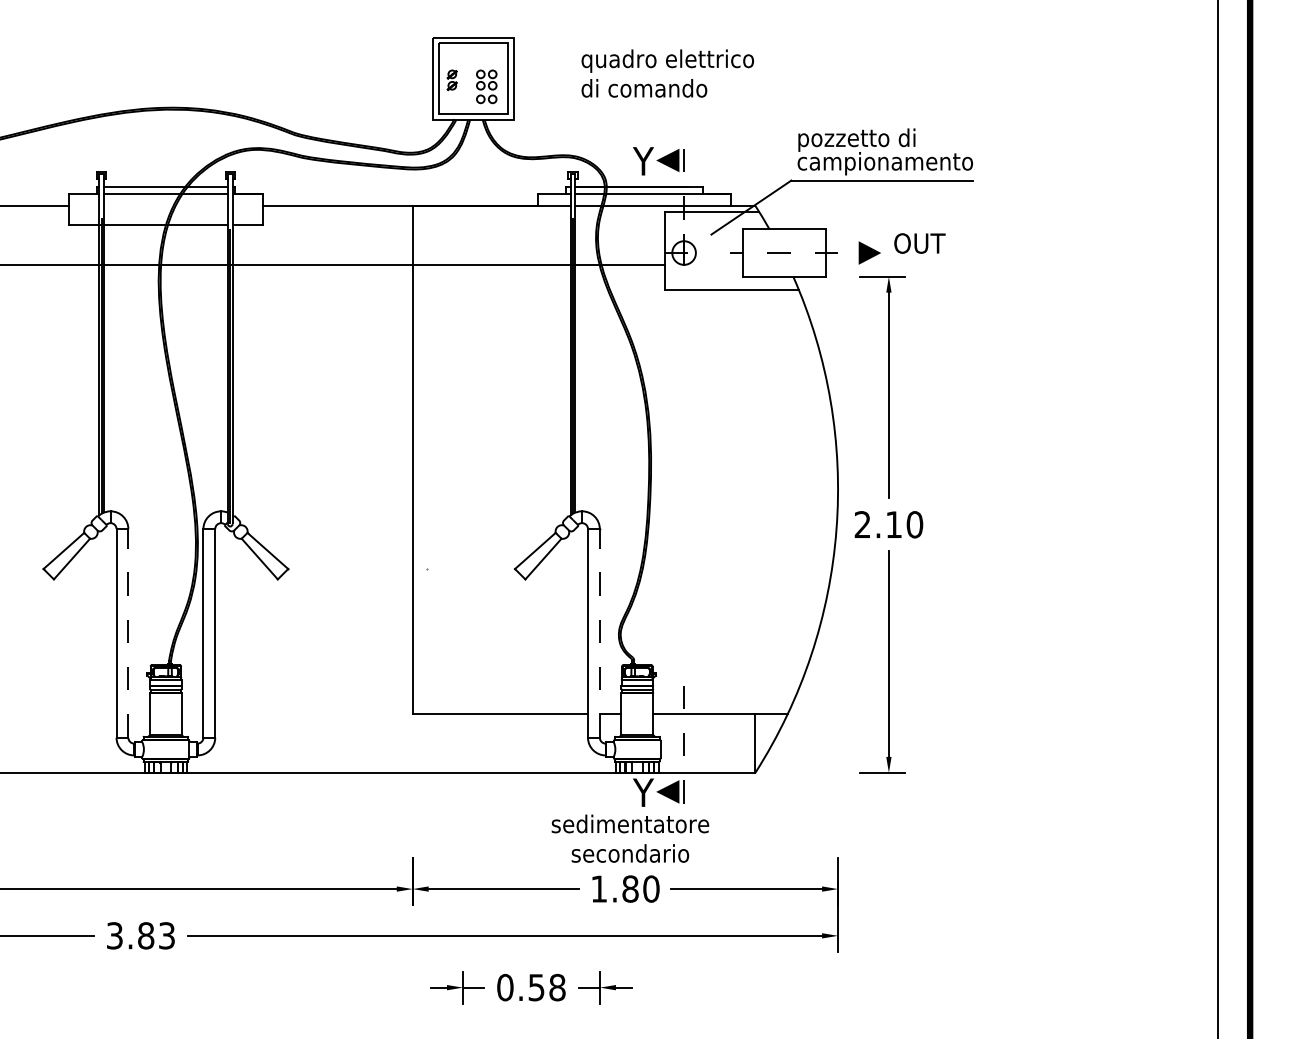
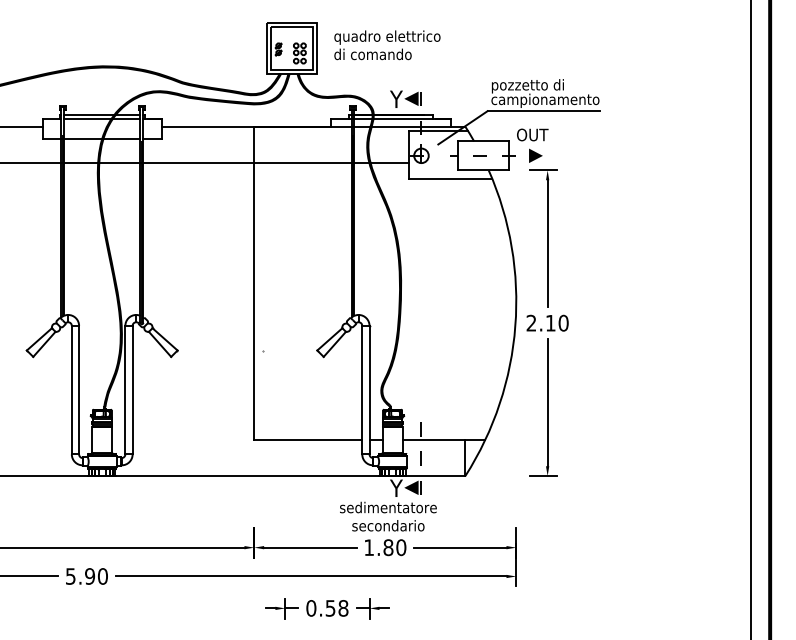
text: (667, 73) -> (387, 45), moved
text: (919, 242) -> (532, 134), moved
line: (128, 632) -> (79, 389), dashed -> solid
line: (599, 632) -> (369, 389), dashed -> solid
text: (140, 935) -> (86, 576), 3.83 -> 5.90

